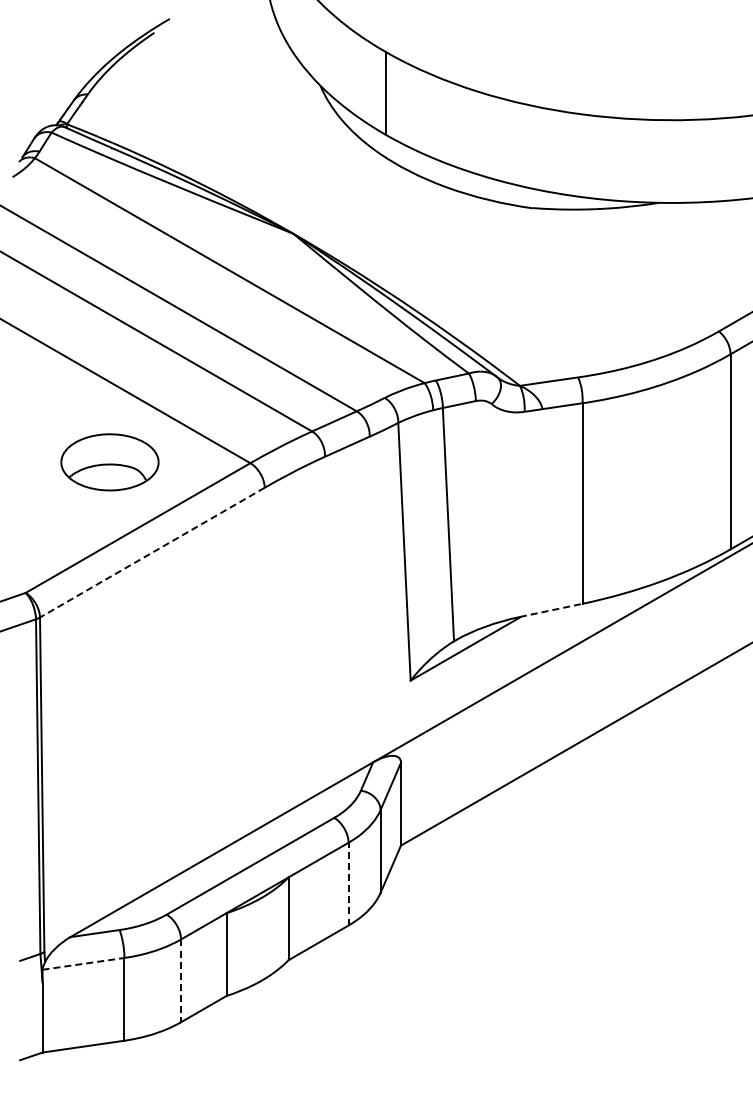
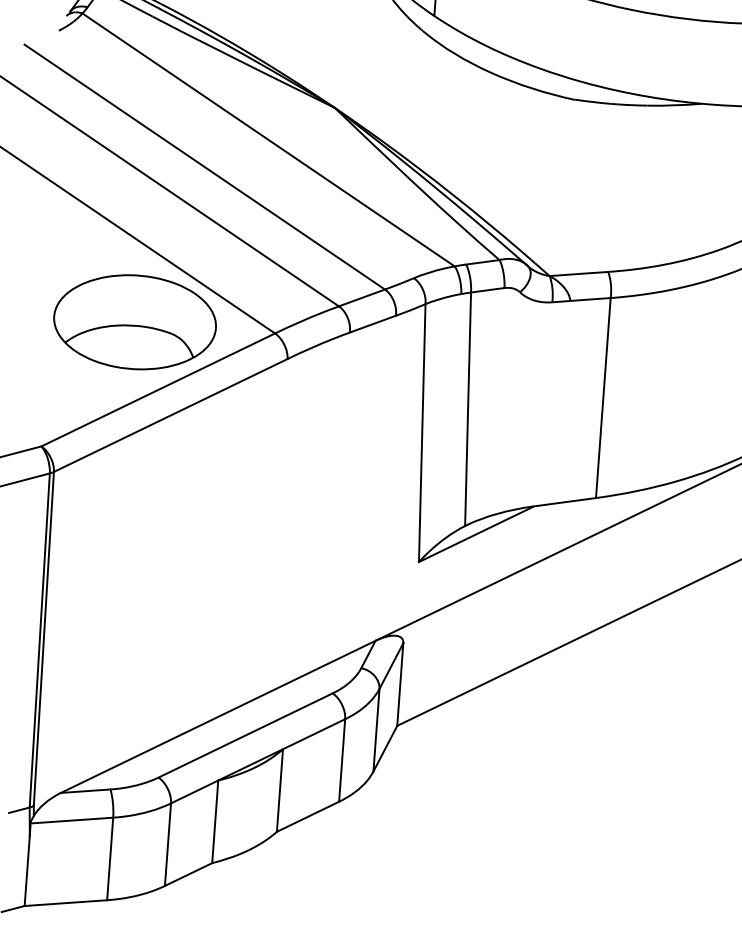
part: (109, 462) -> (134, 322), size x1.67
line: (152, 552) -> (170, 415), dashed -> solid
line: (551, 610) -> (564, 502), dashed -> solid
line: (348, 883) -> (342, 759), dashed -> solid
line: (83, 963) -> (71, 820), dashed -> solid
line: (181, 981) -> (168, 845), dashed -> solid

